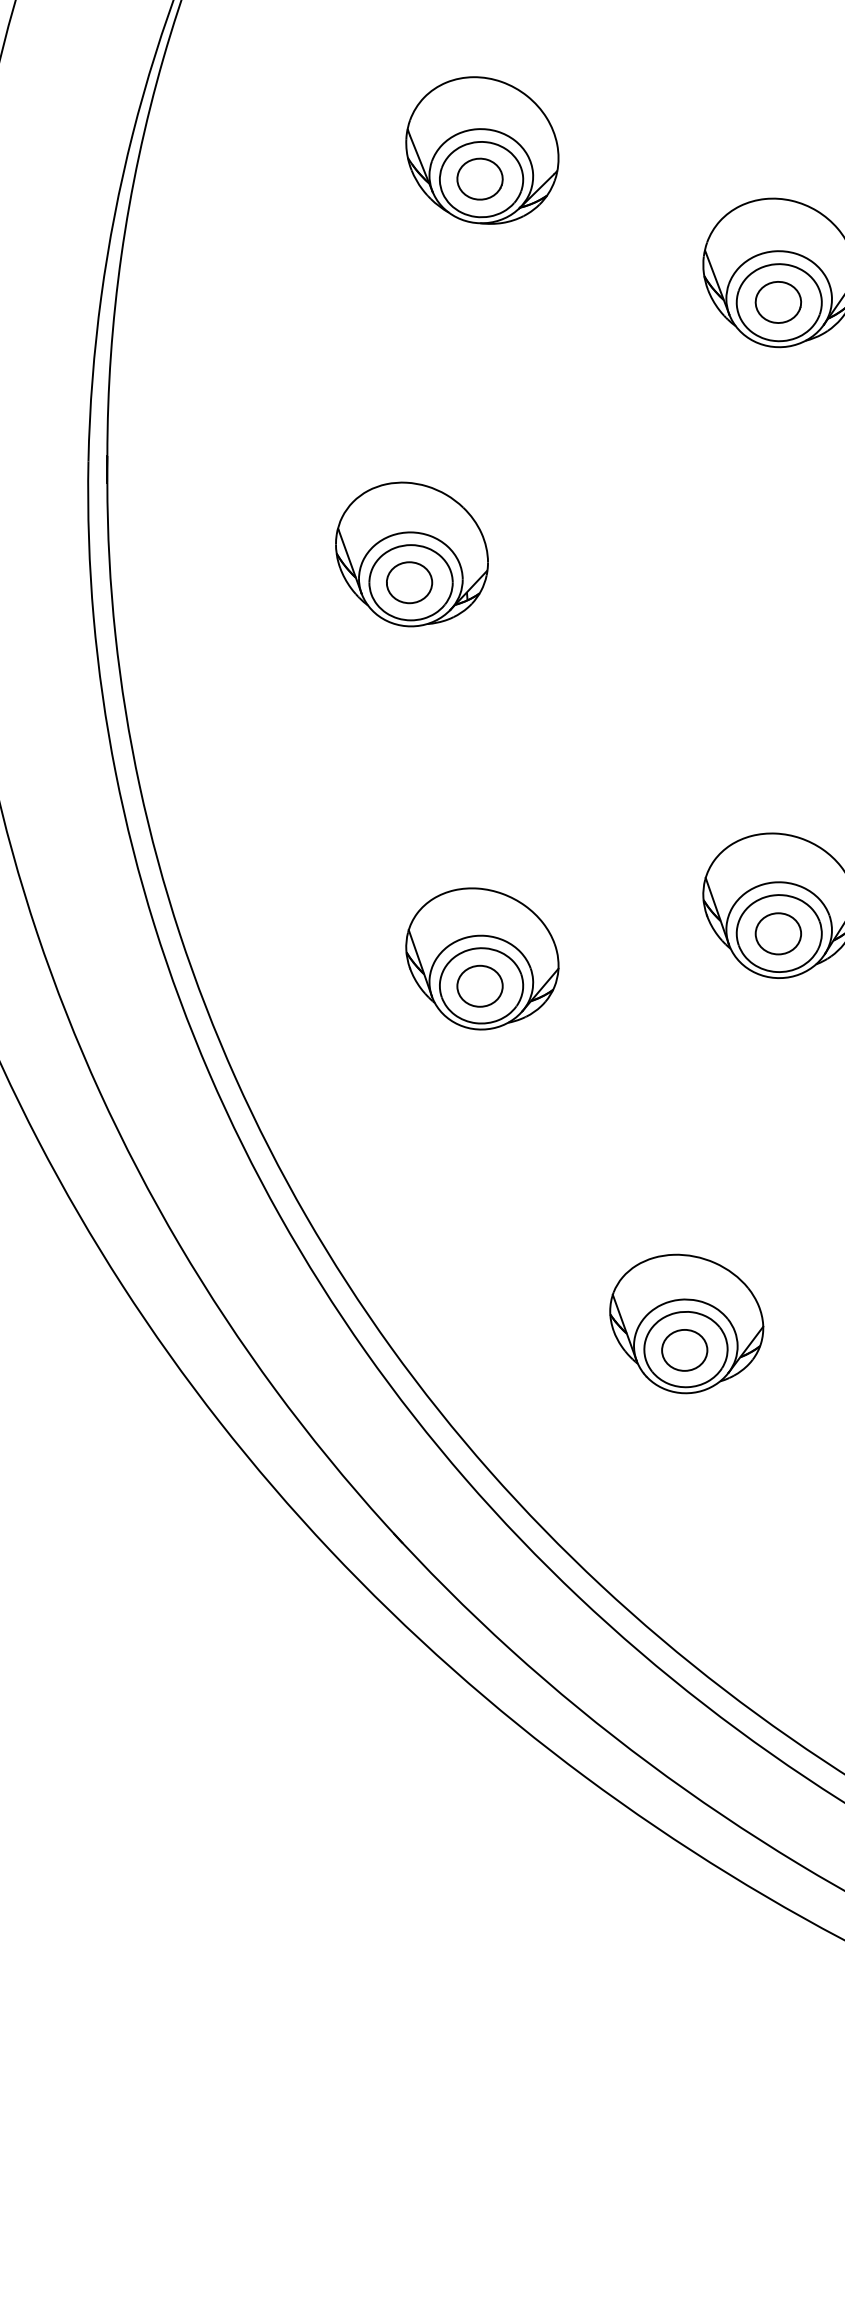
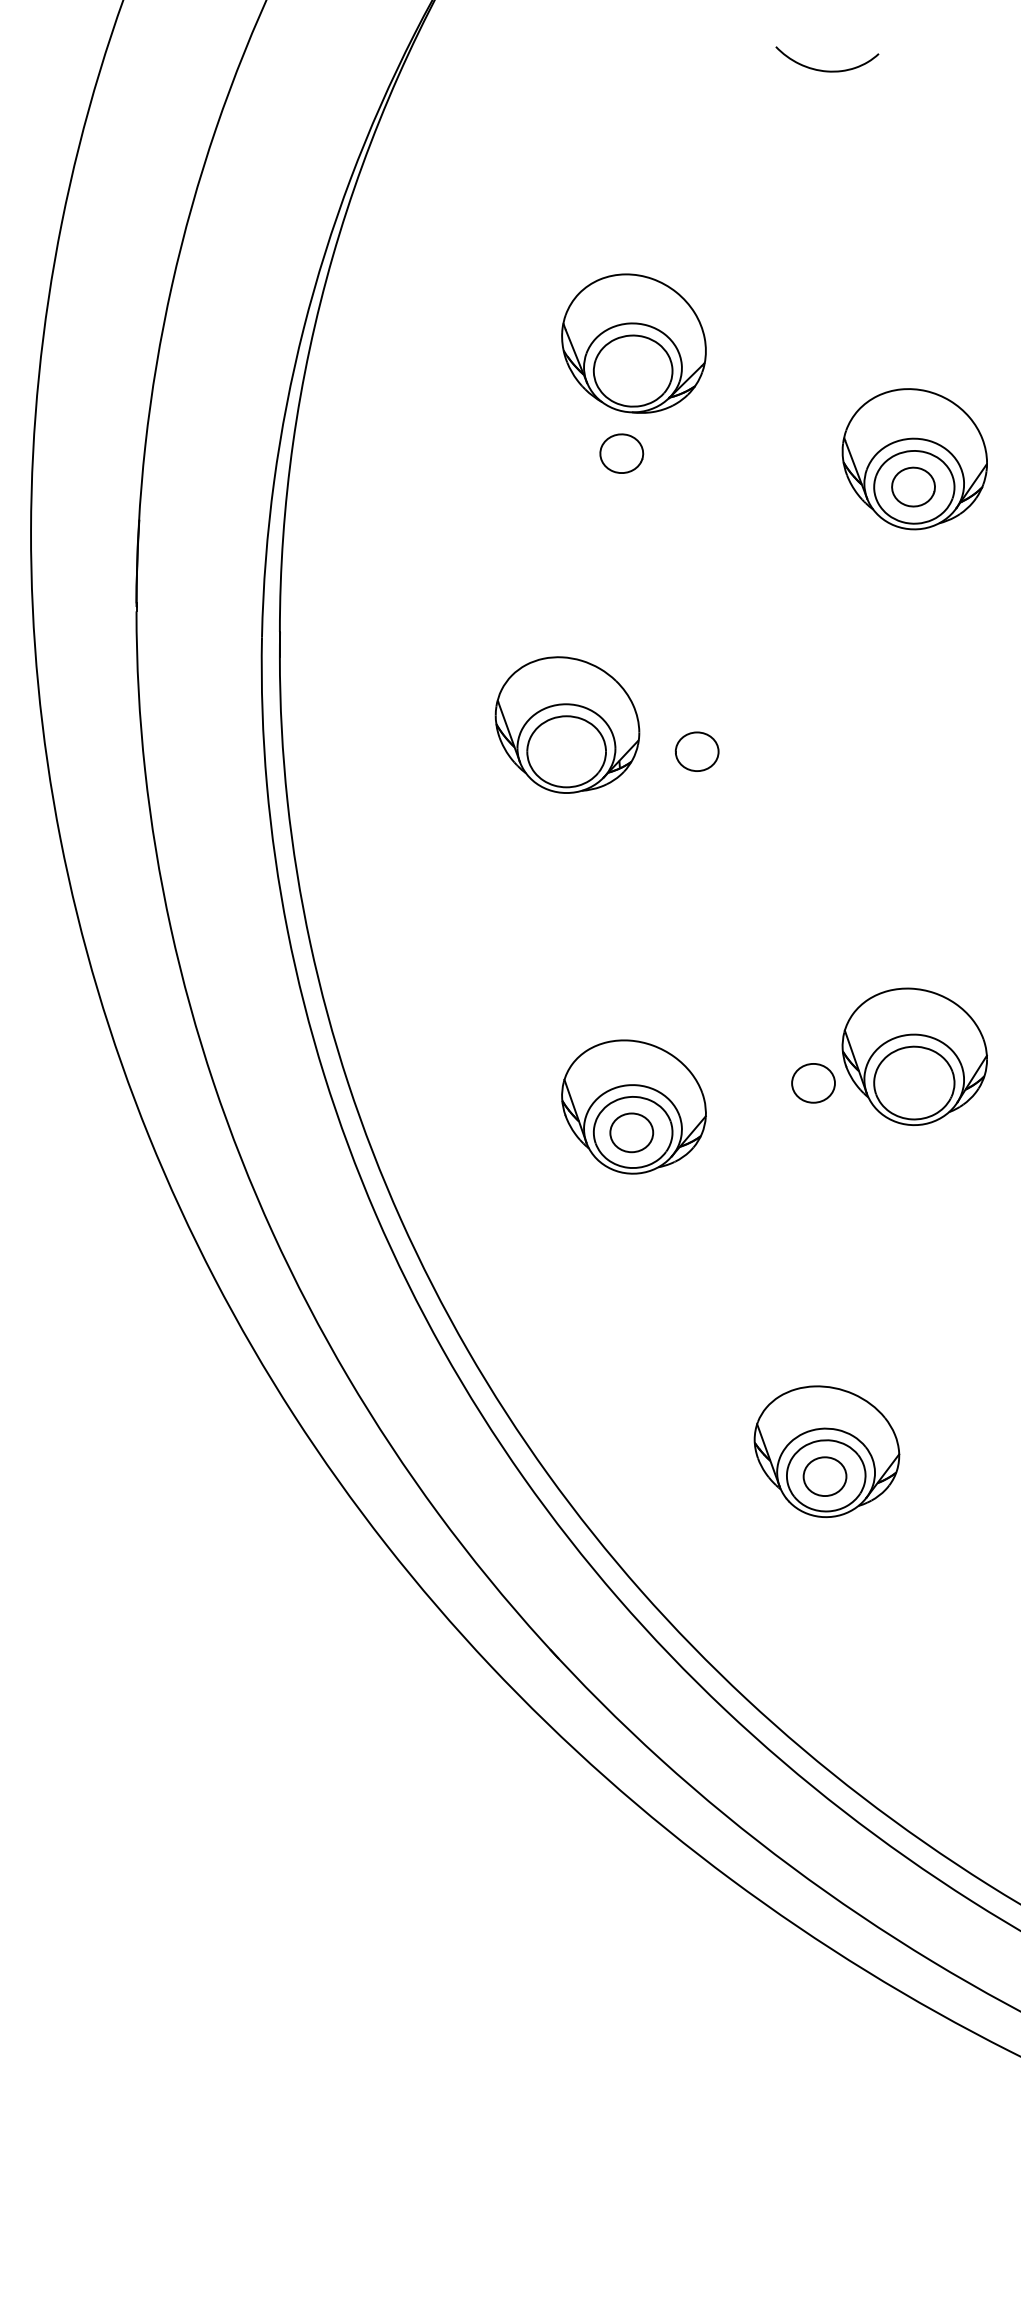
part: (479, 178) -> (621, 453), moved
part: (408, 582) -> (696, 751), moved
part: (778, 934) -> (813, 1083), moved

